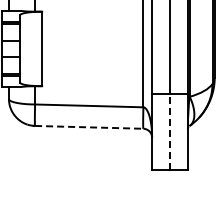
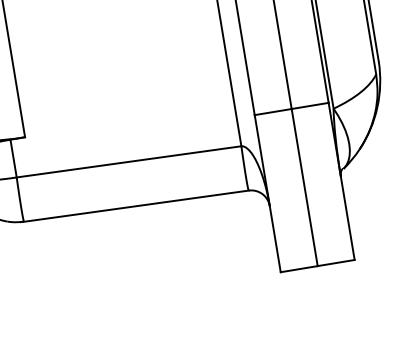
line: (89, 127) -> (136, 206), dashed -> solid
line: (170, 131) -> (305, 186), dashed -> solid

